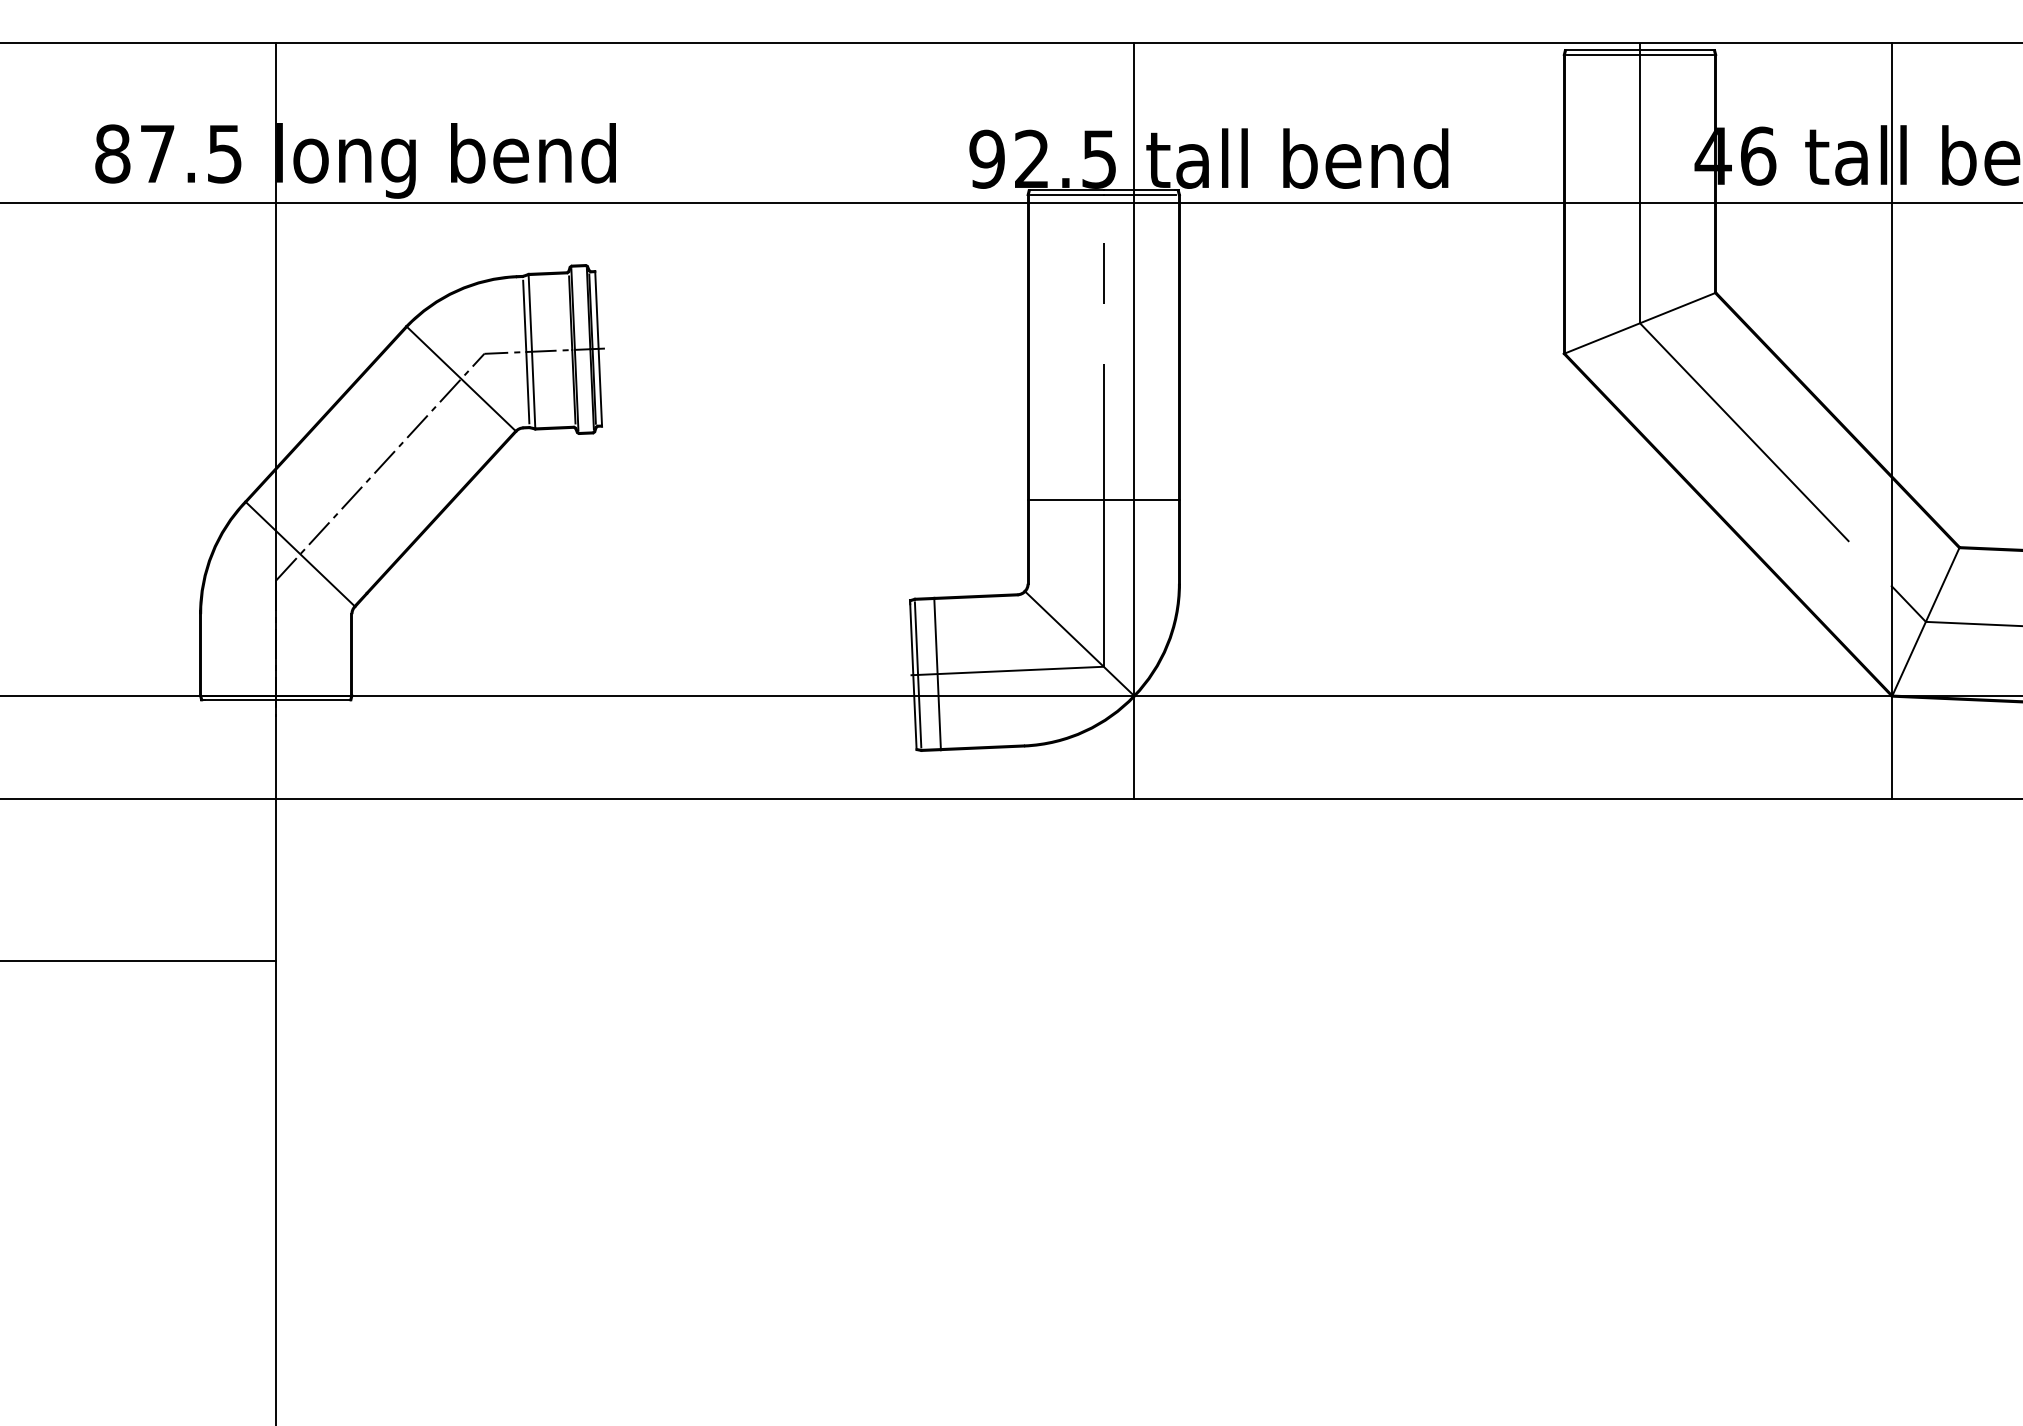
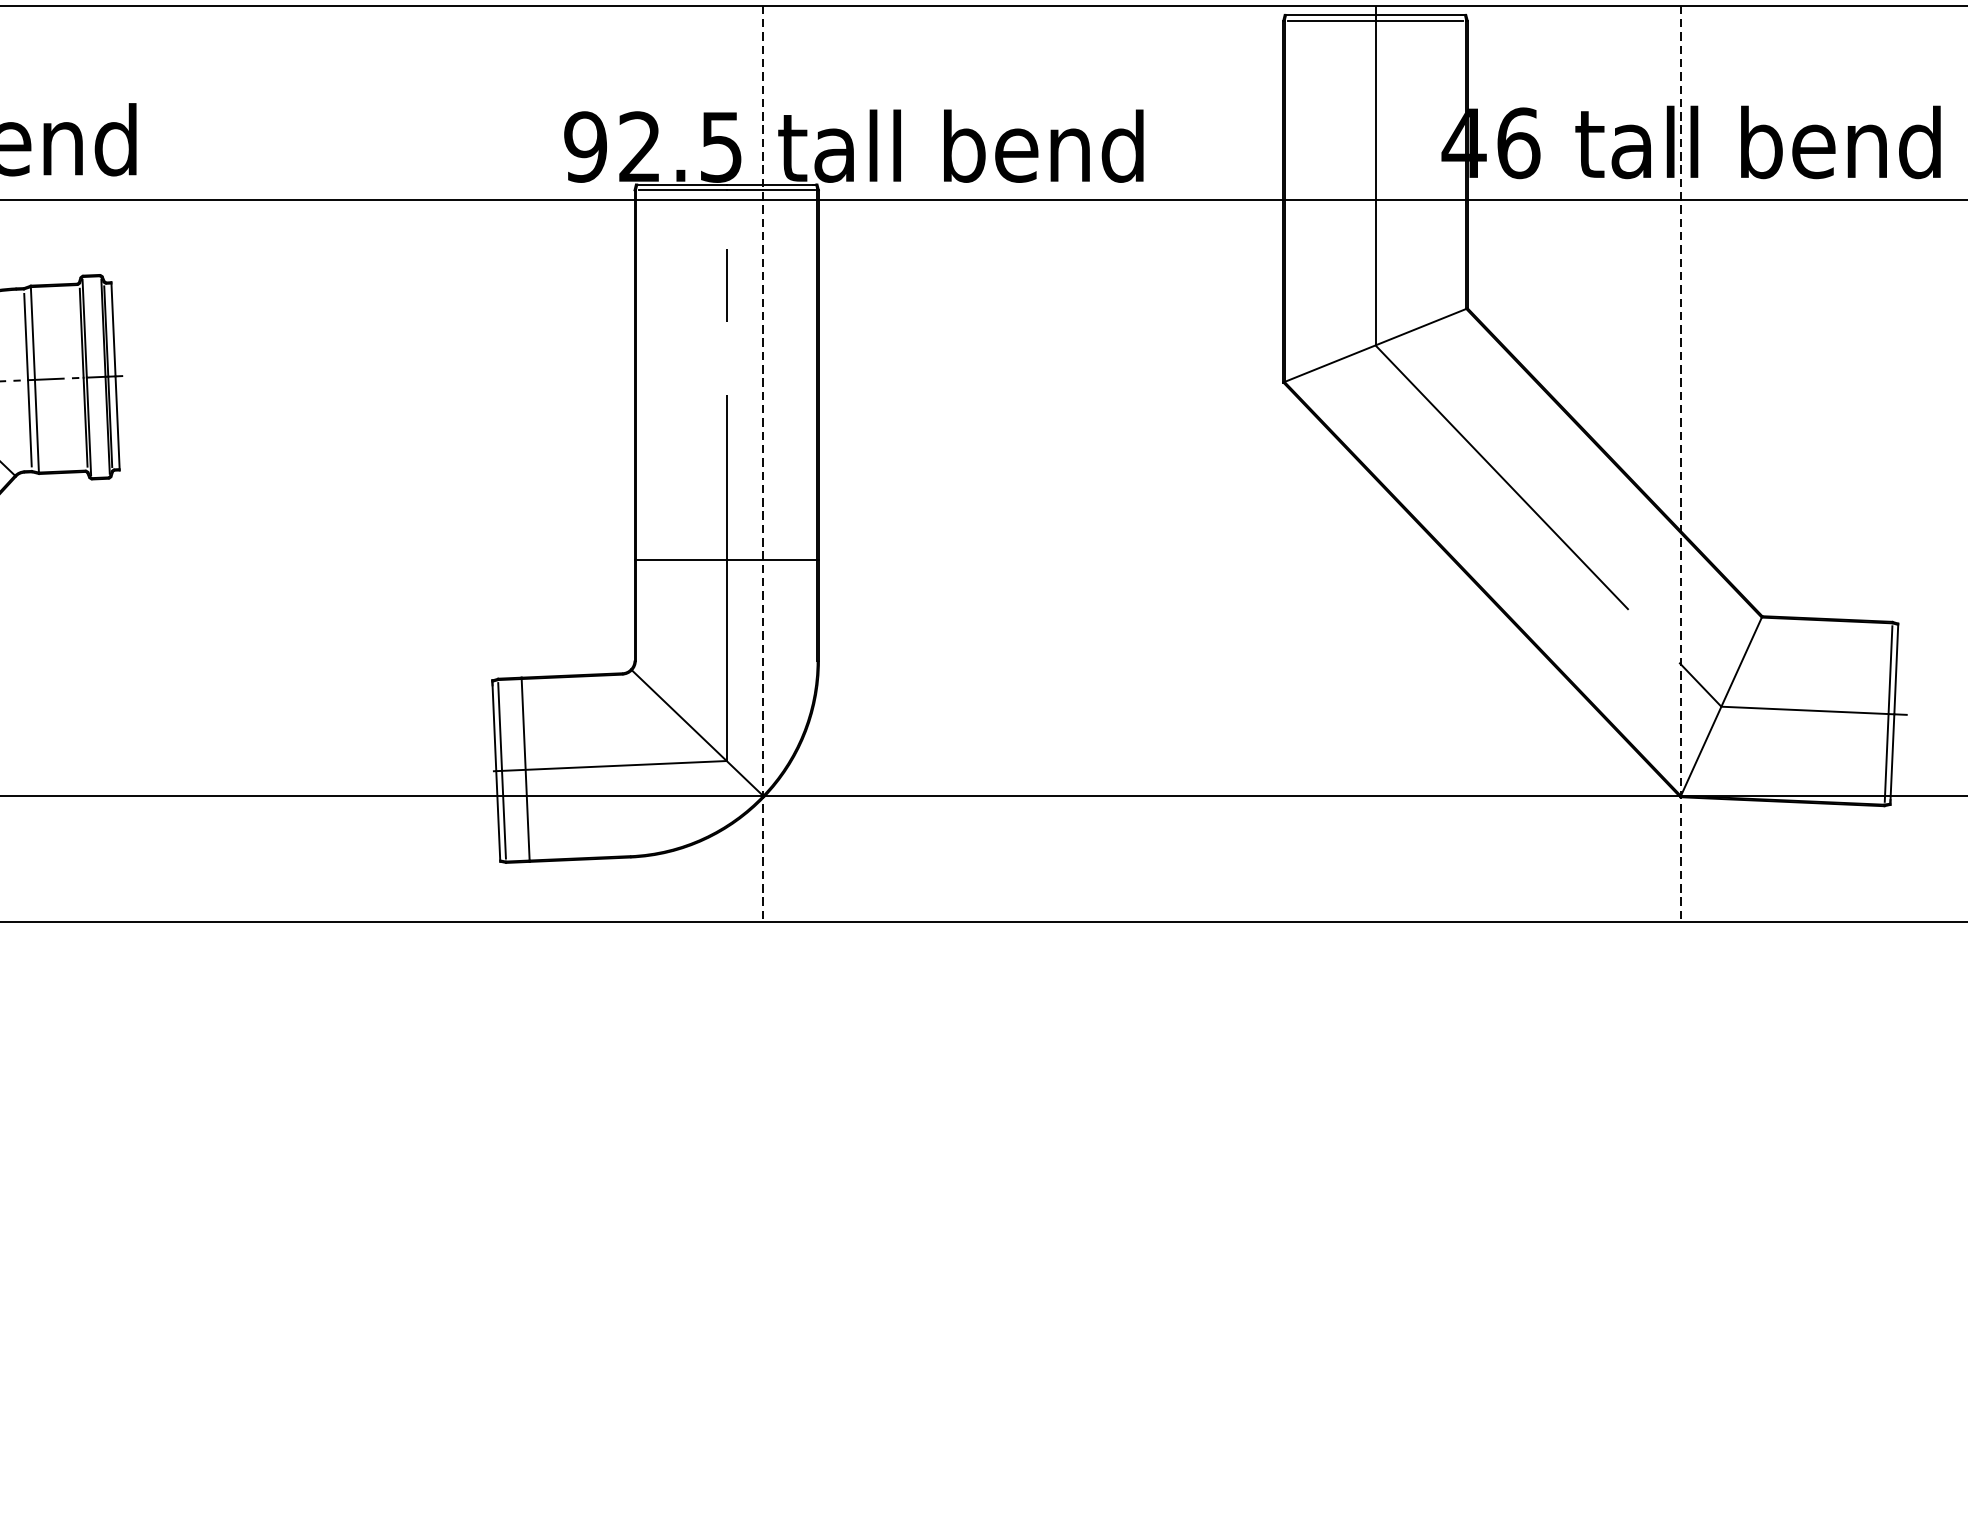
line: (1133, 421) -> (762, 464), solid -> dashed
line: (1892, 421) -> (1680, 464), solid -> dashed

